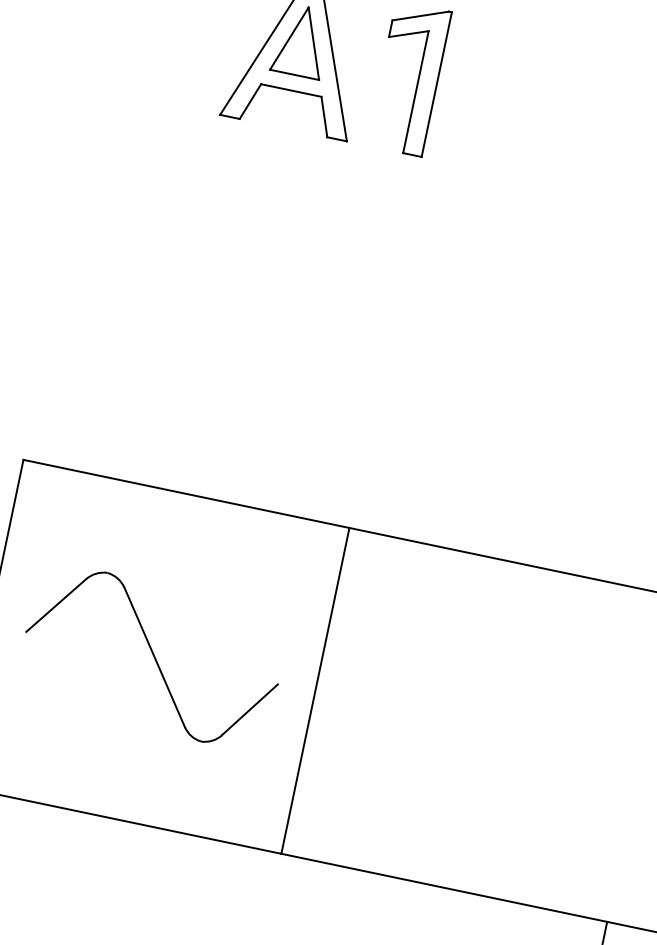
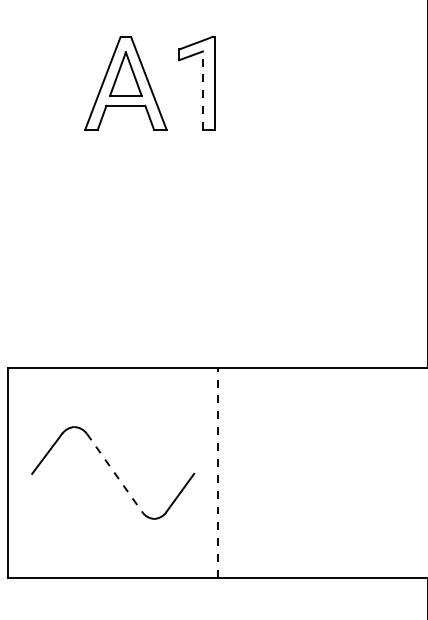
line: (415, 91) -> (202, 90), solid -> dashed
line: (154, 658) -> (114, 473), solid -> dashed
line: (315, 691) -> (218, 473), solid -> dashed

